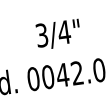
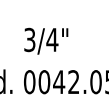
text: (58, 33) -> (46, 40), moved

